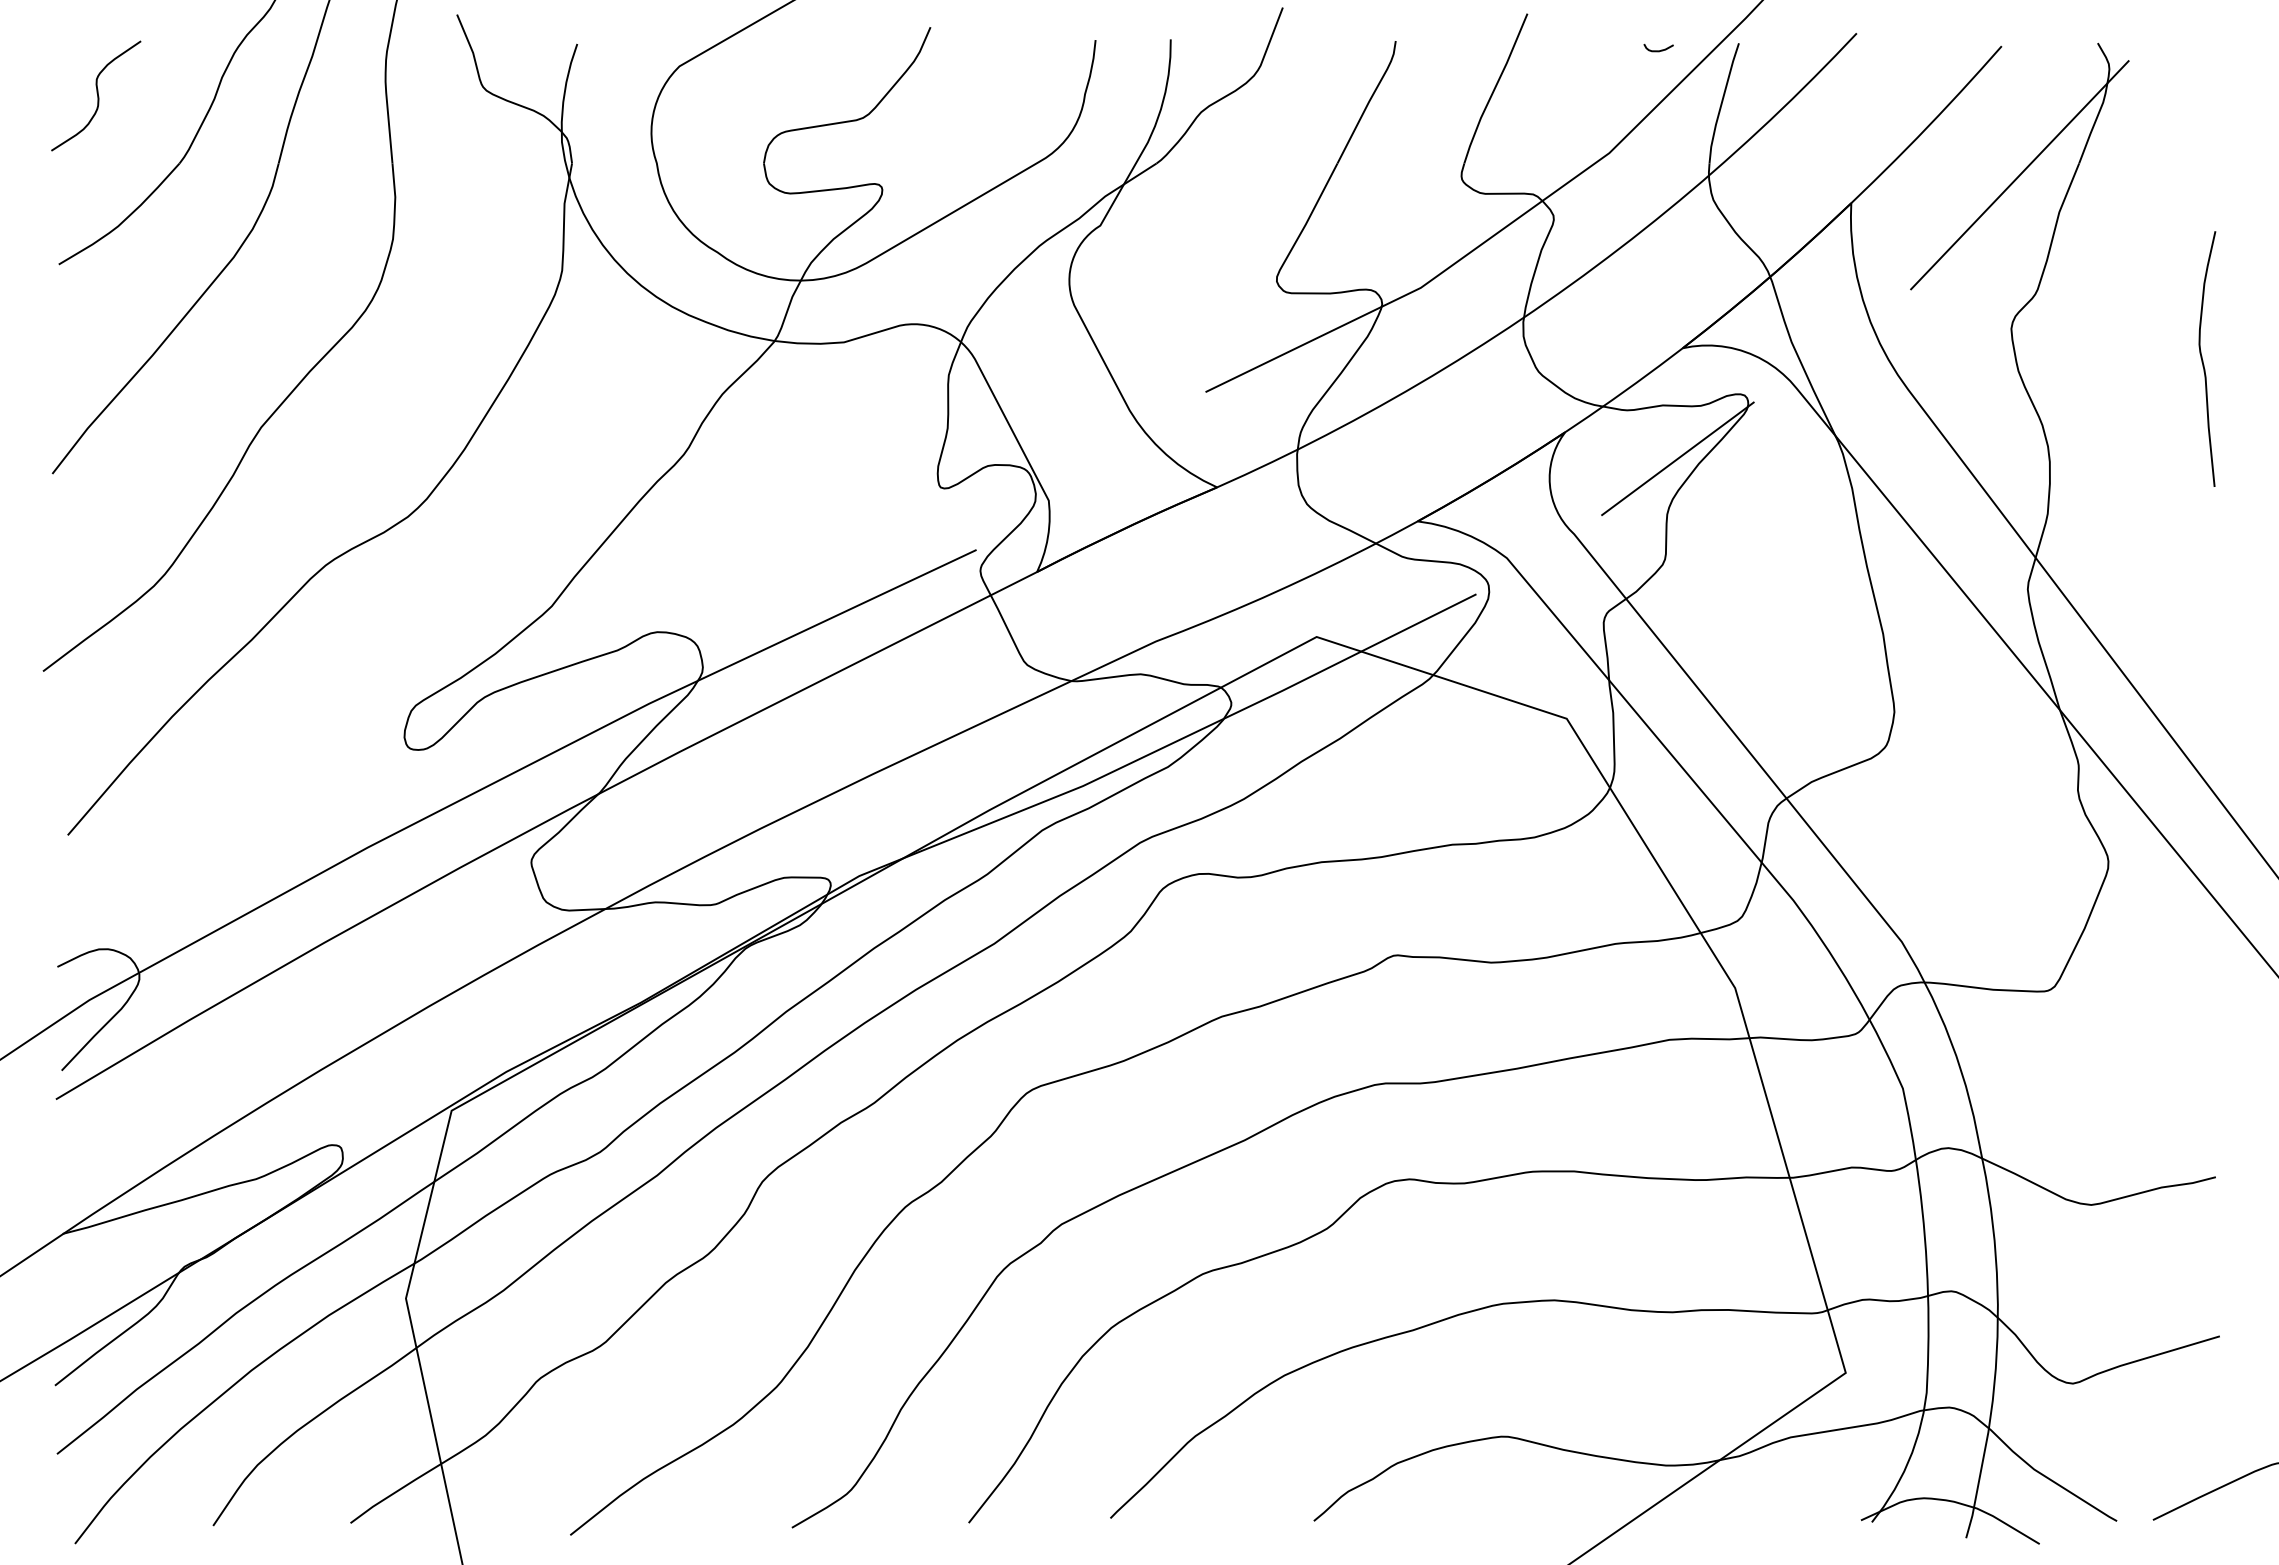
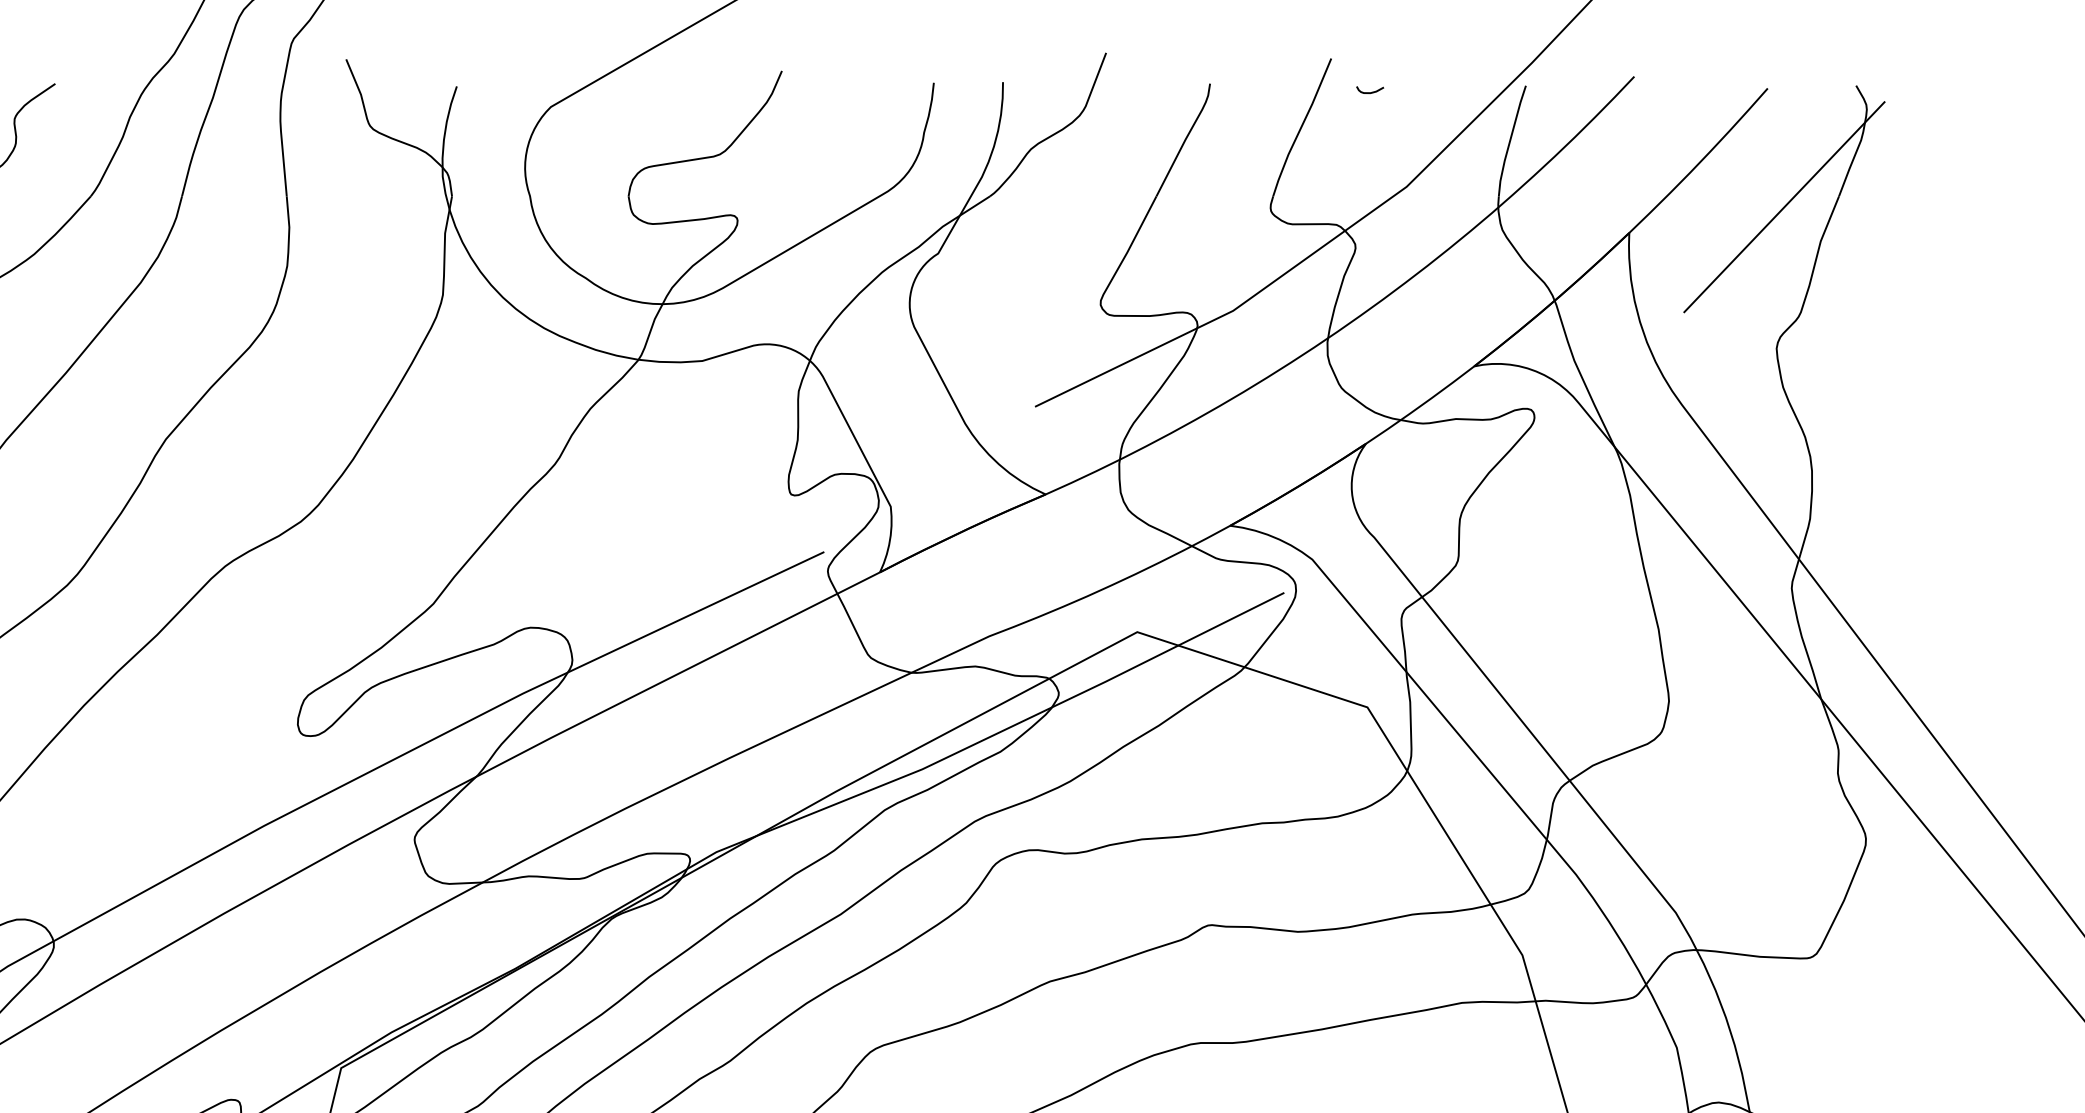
curve: (1658, 50) -> (1369, 92), moved
curve: (2203, 360) -> (1953, 377), removed
line: (1677, 458) -> (1469, 467), removed

